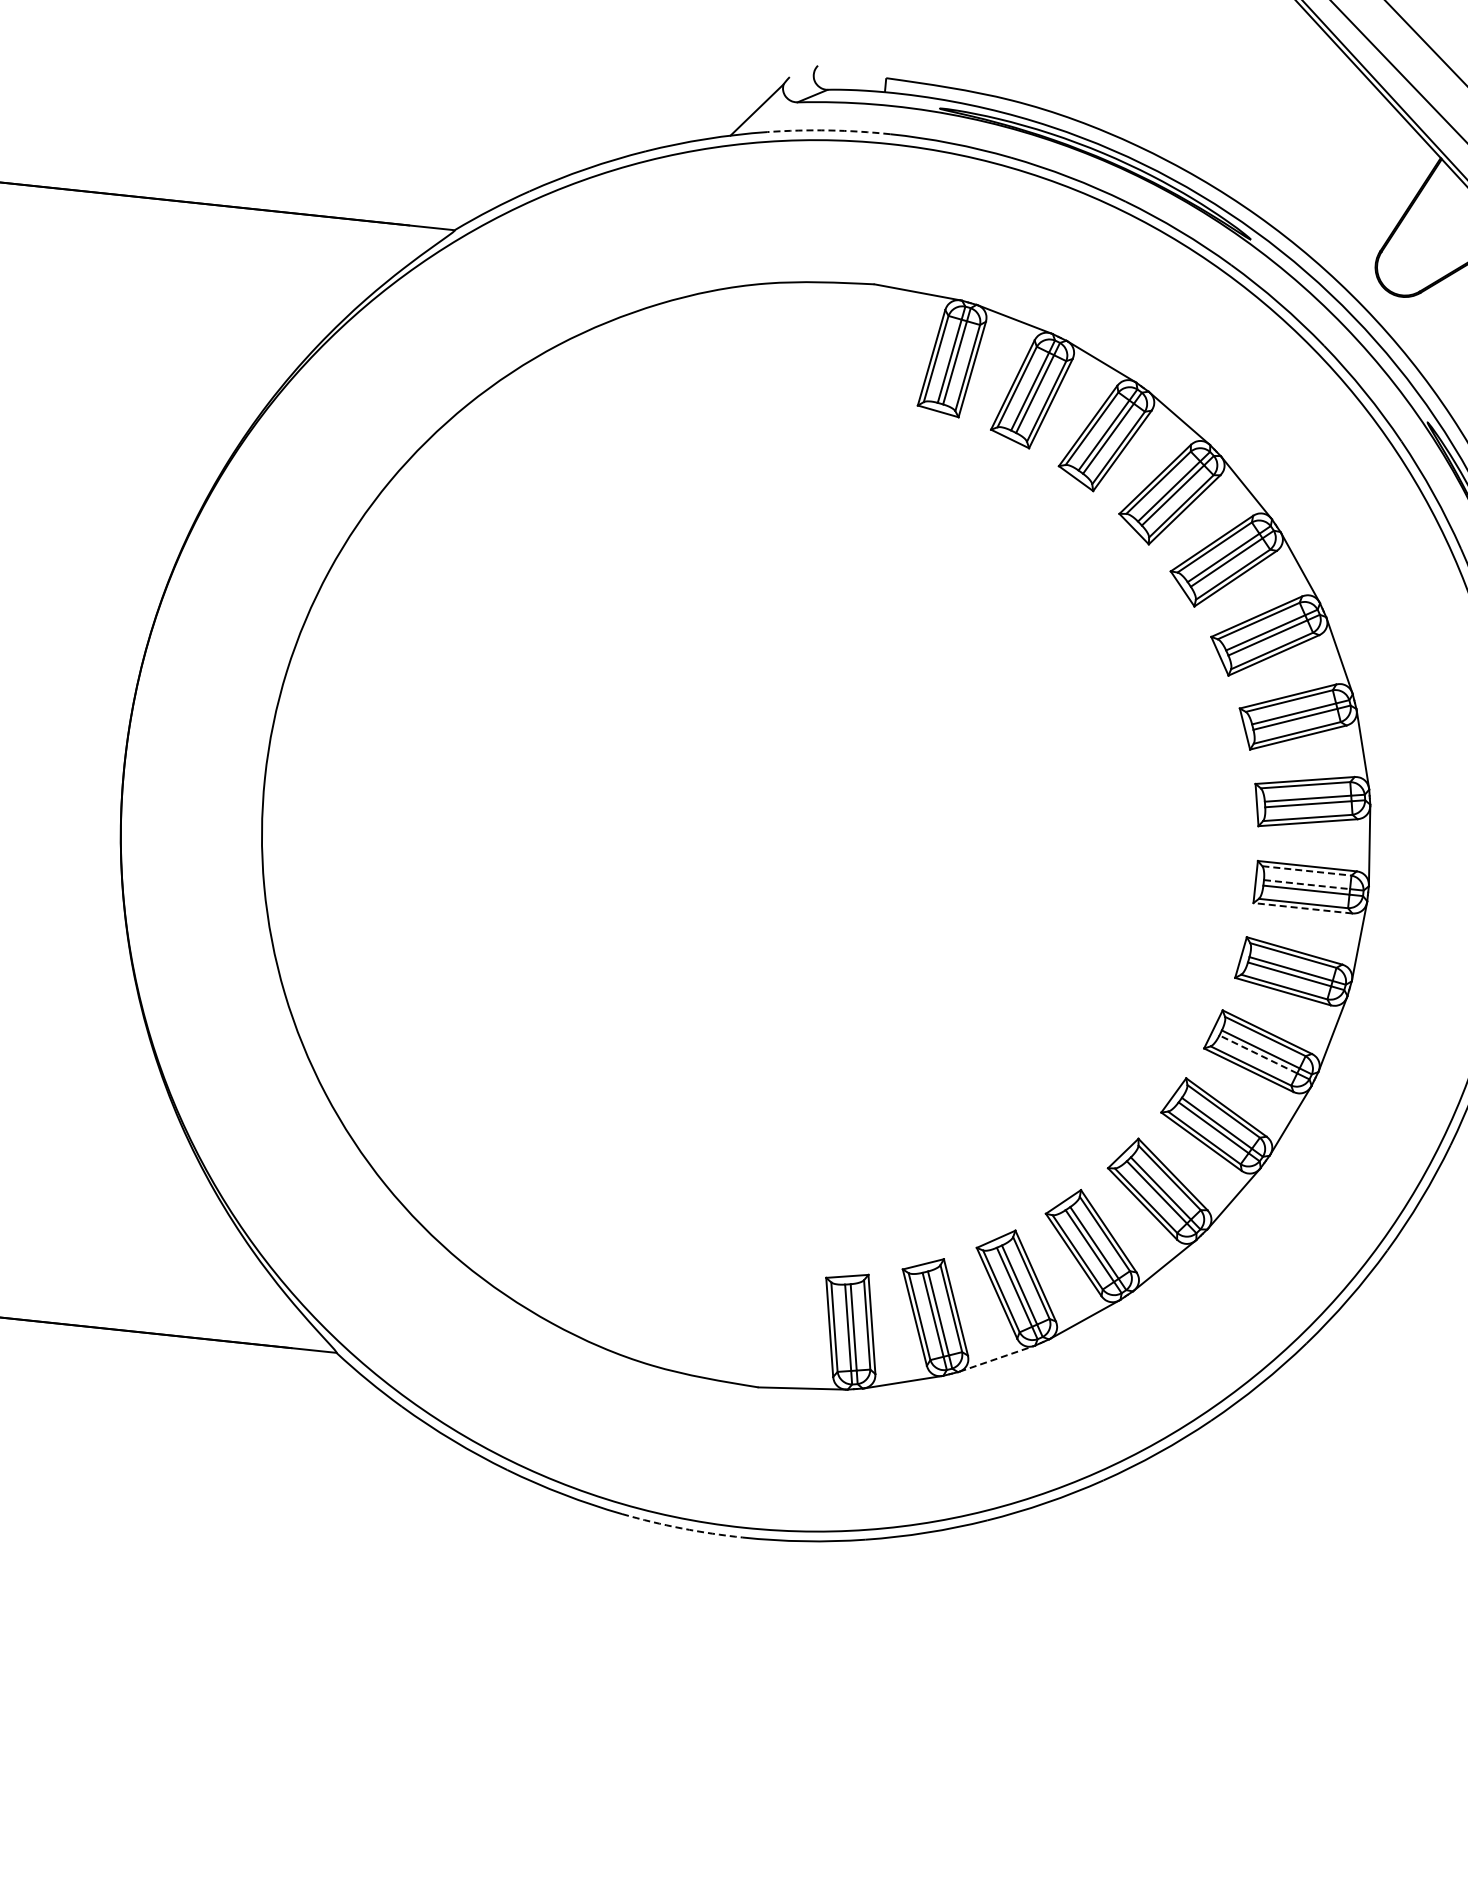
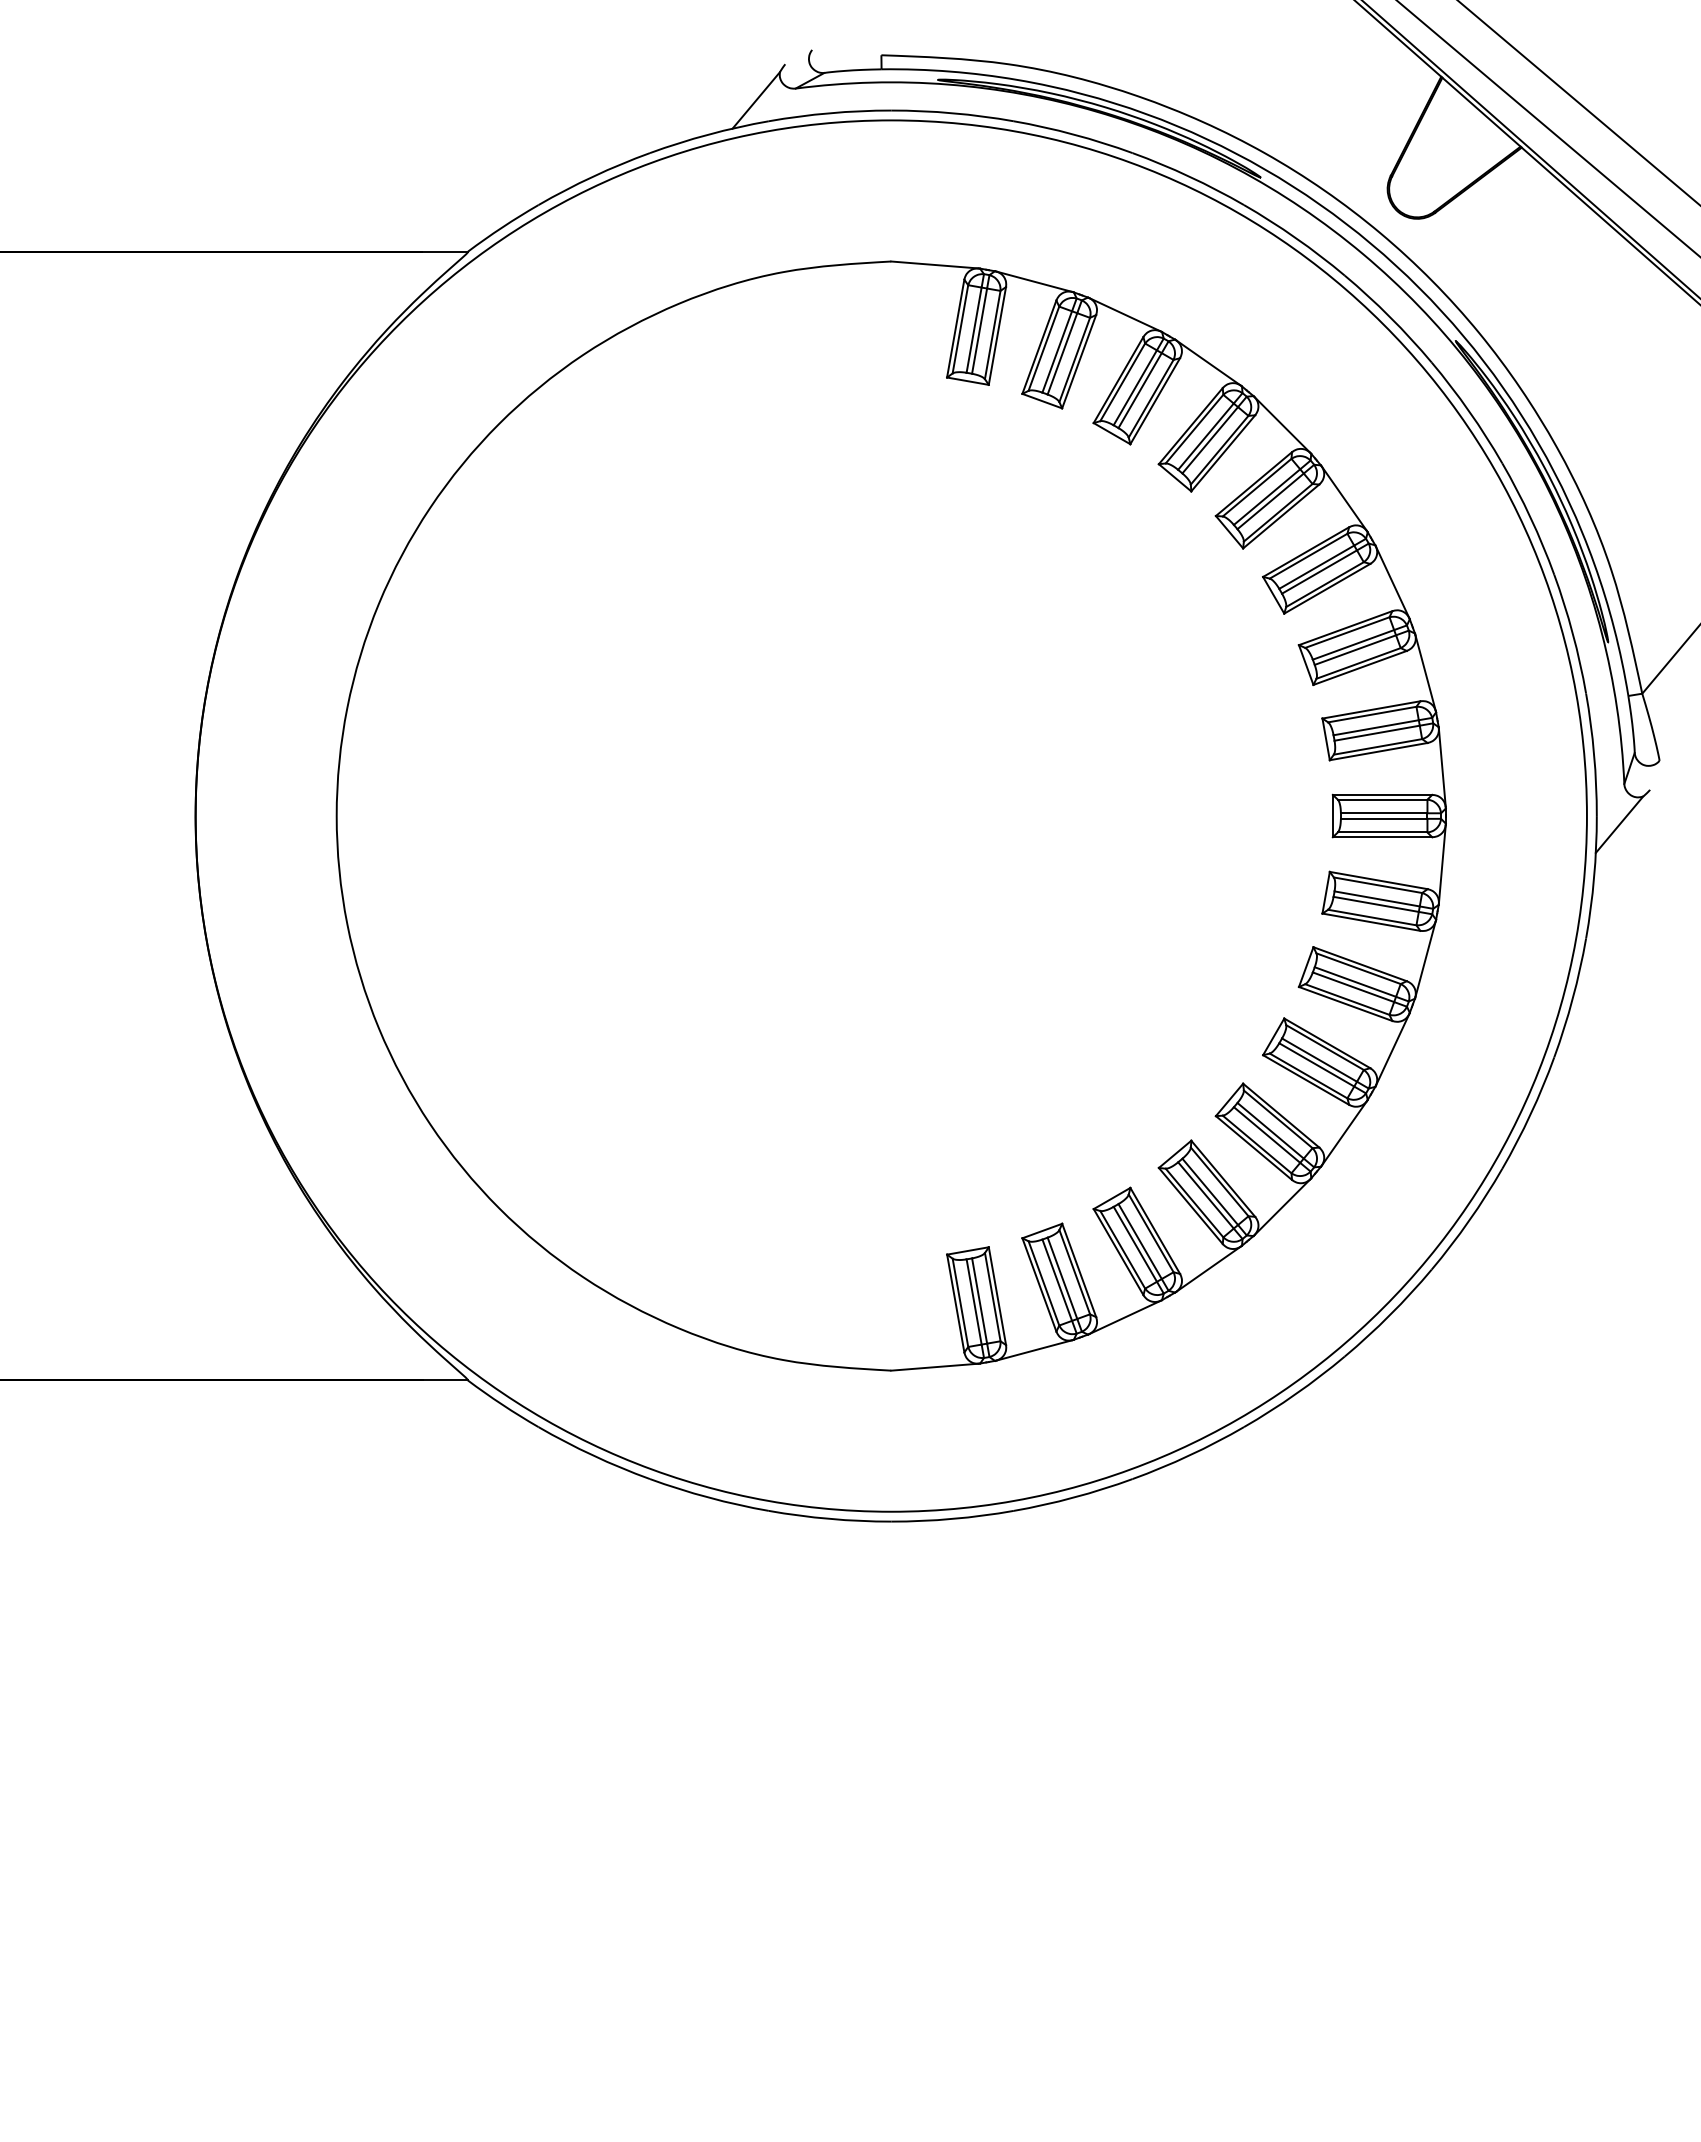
arc: (828, 130) -> (829, 113), dashed -> solid
line: (1306, 870) -> (1382, 799), dashed -> solid
line: (1307, 884) -> (1384, 813), dashed -> solid
line: (1302, 908) -> (1382, 837), dashed -> solid
line: (1258, 1054) -> (1353, 987), dashed -> solid
line: (997, 1359) -> (1125, 1317), dashed -> solid
arc: (681, 1527) -> (829, 1518), dashed -> solid

